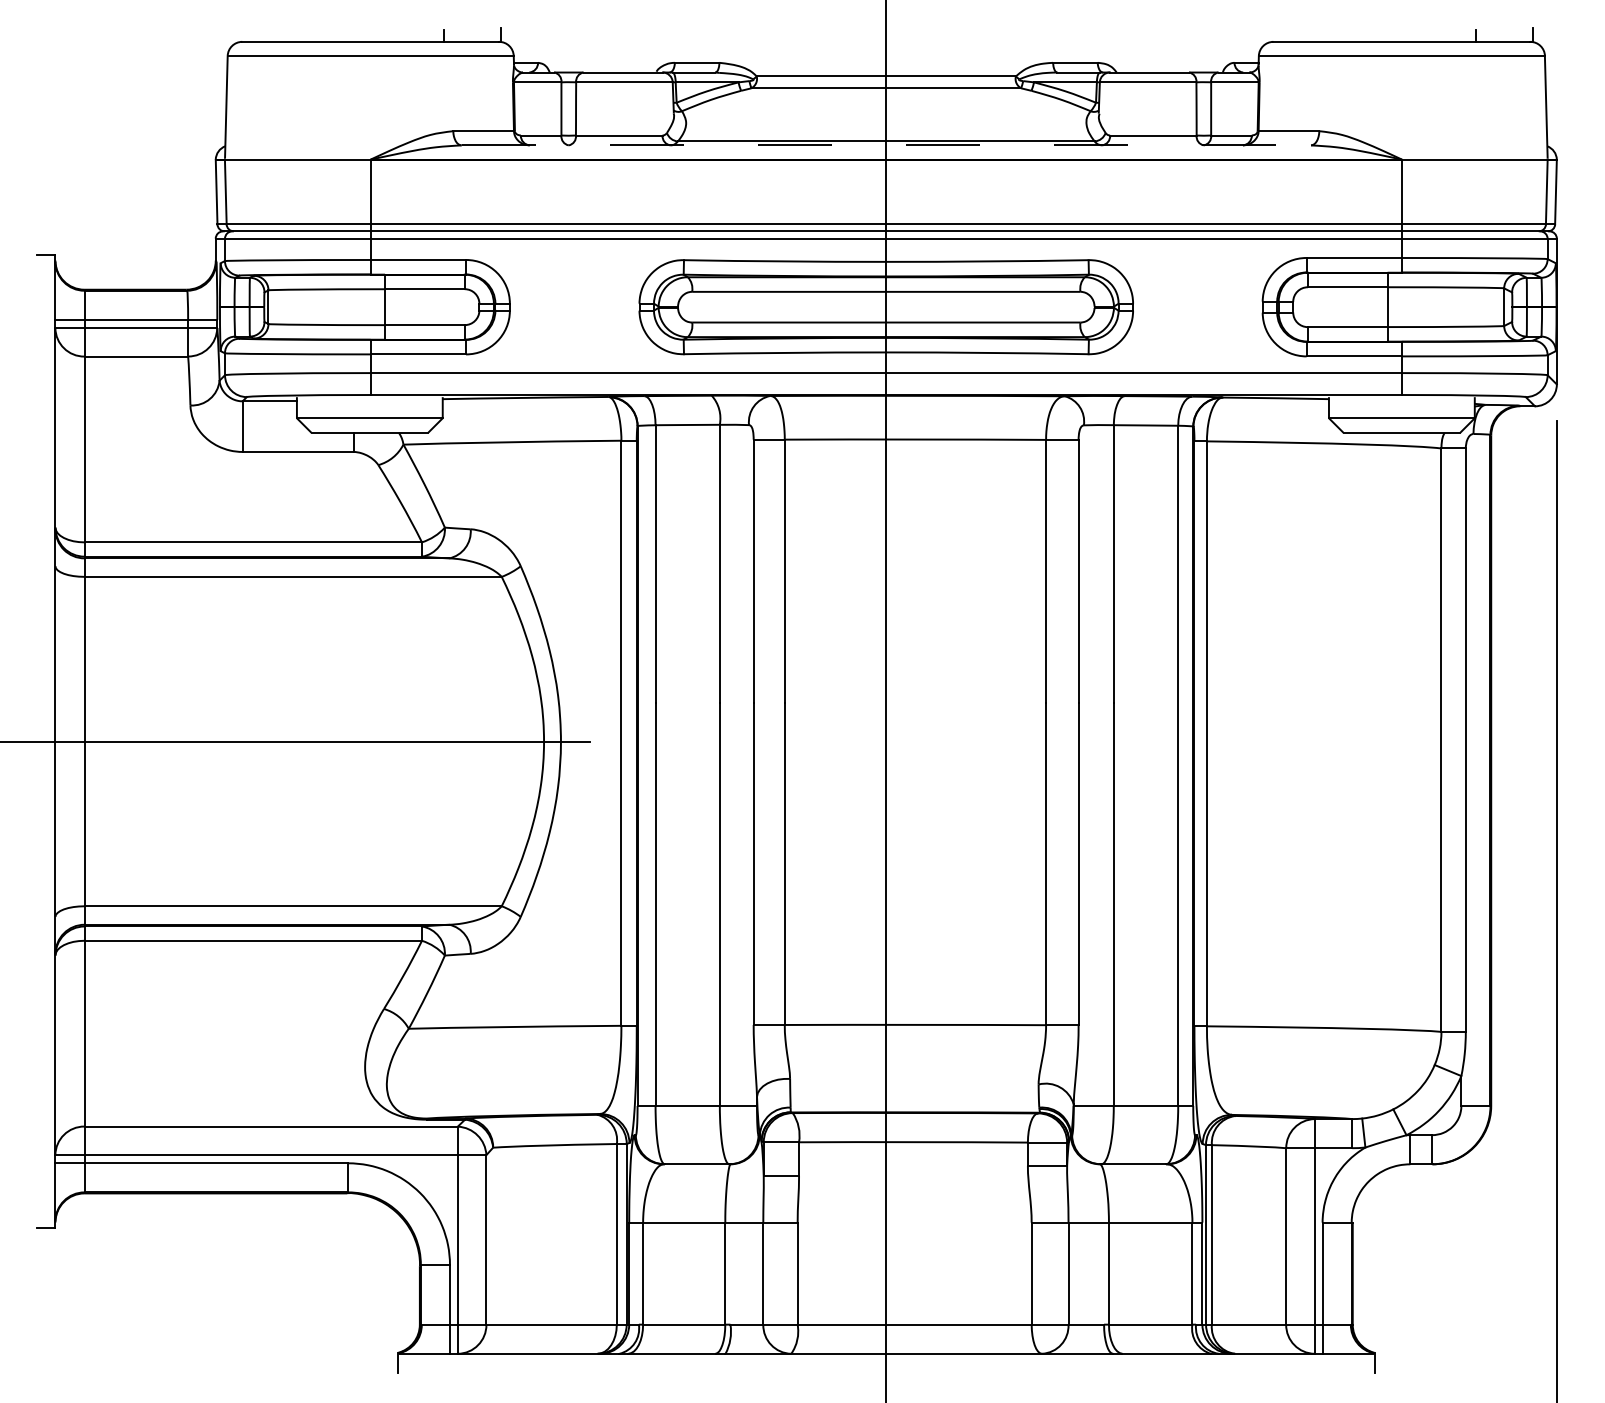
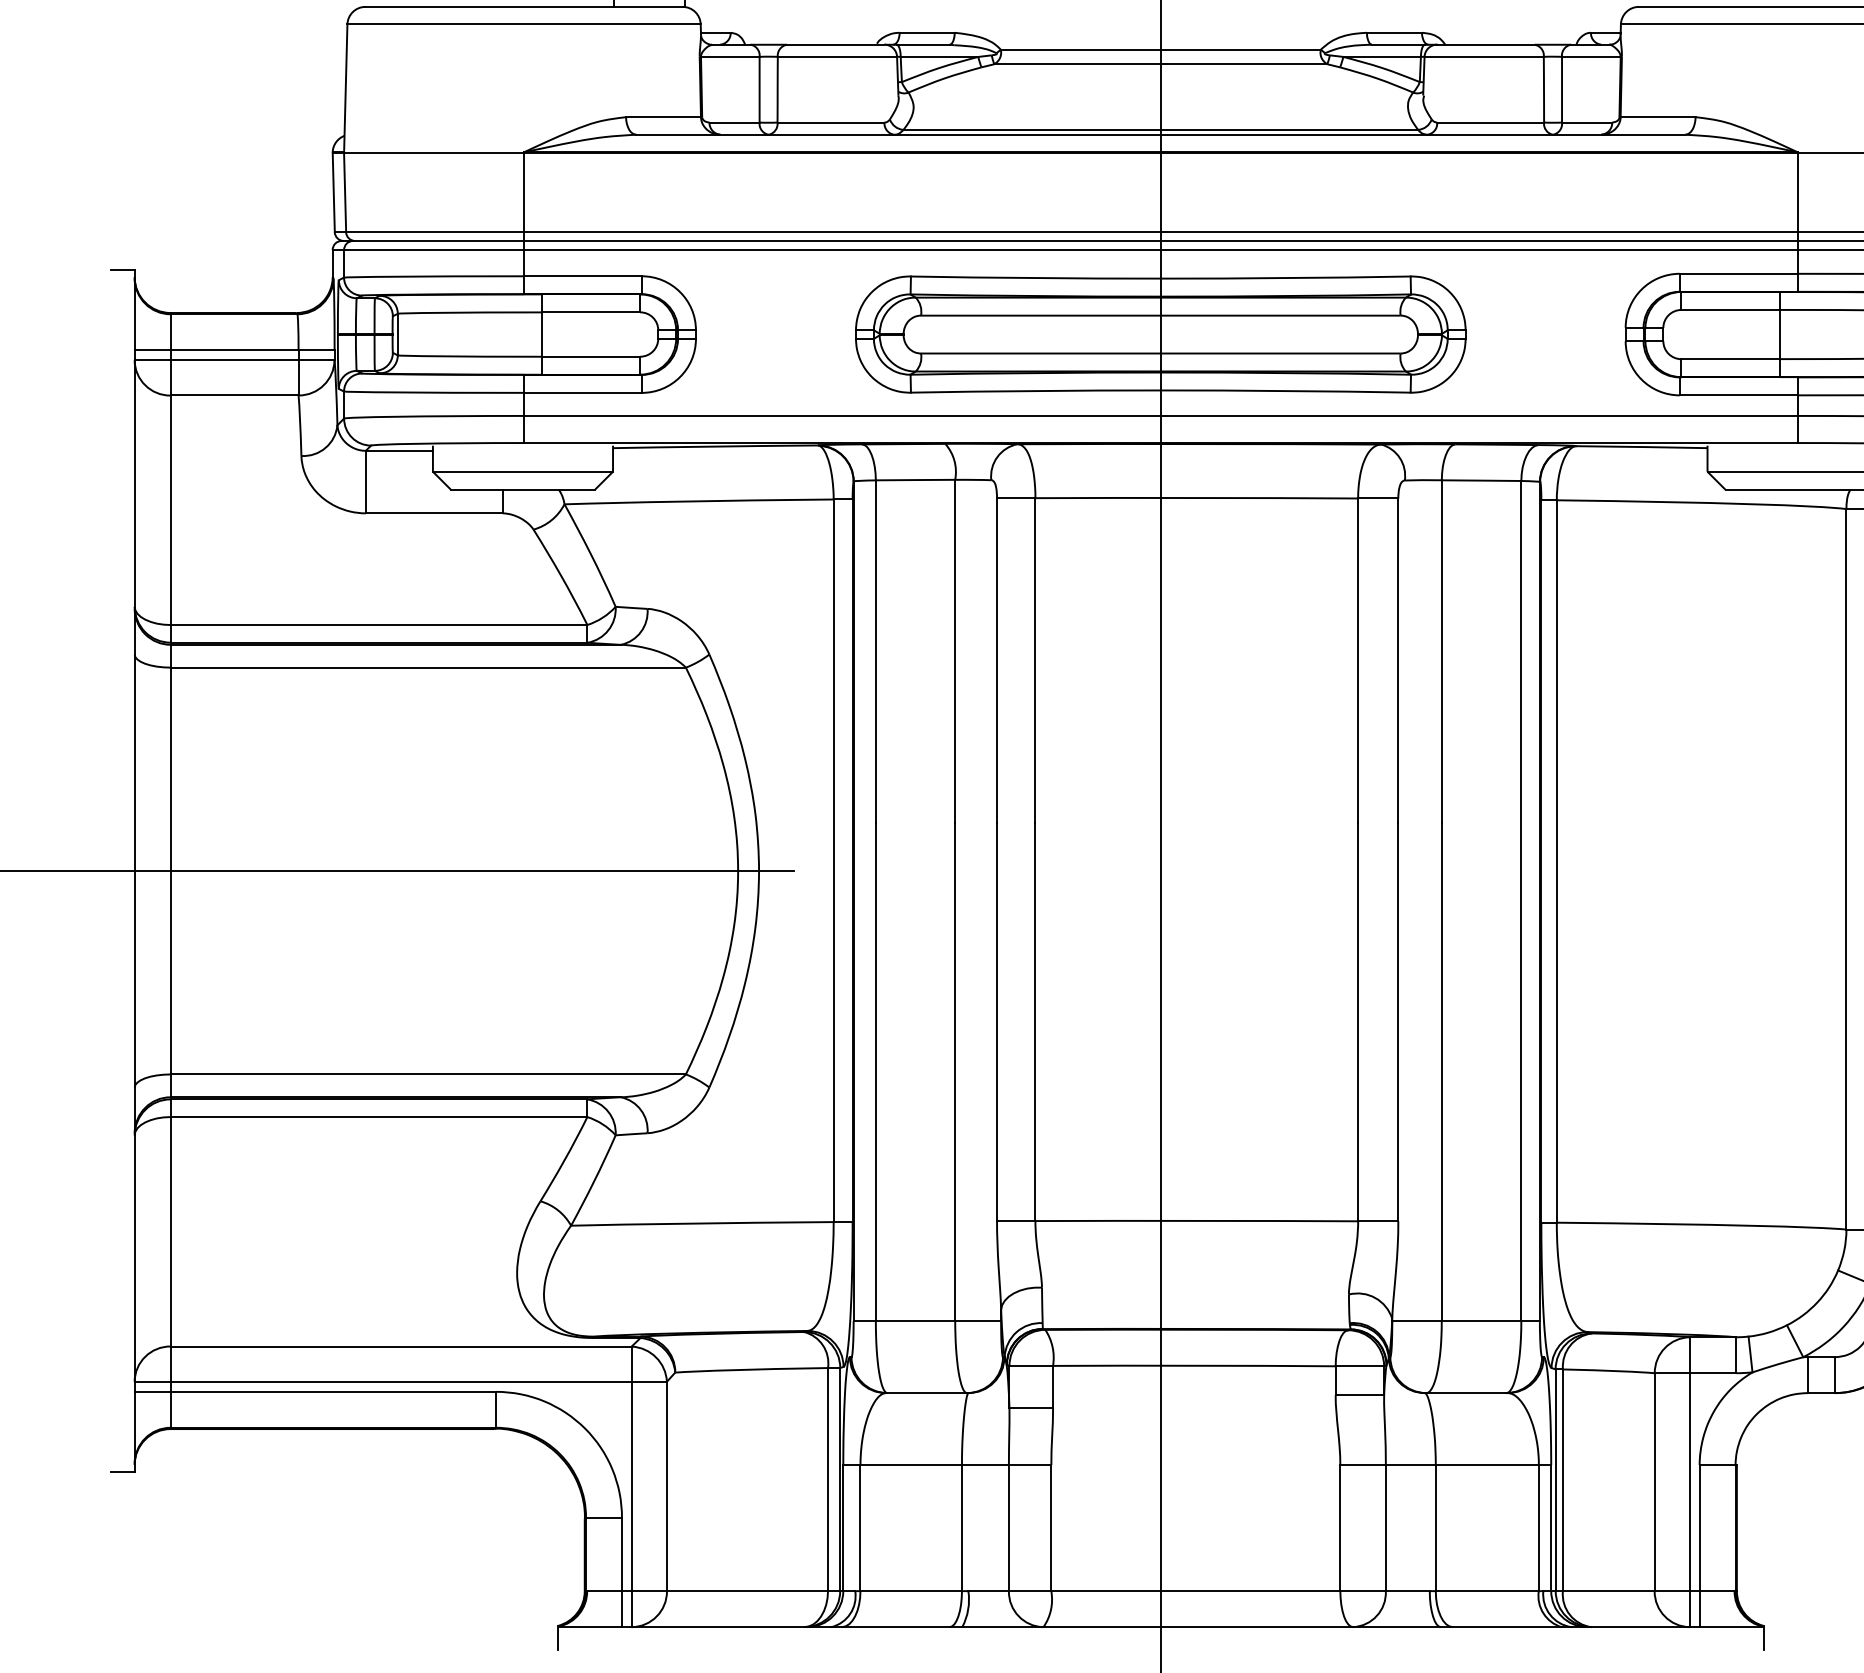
line: (886, 145) -> (1161, 134), dashed -> solid

